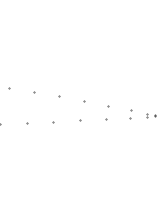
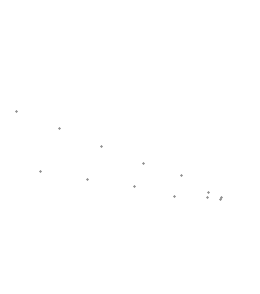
part: (130, 114) -> (178, 186), size x1.6

